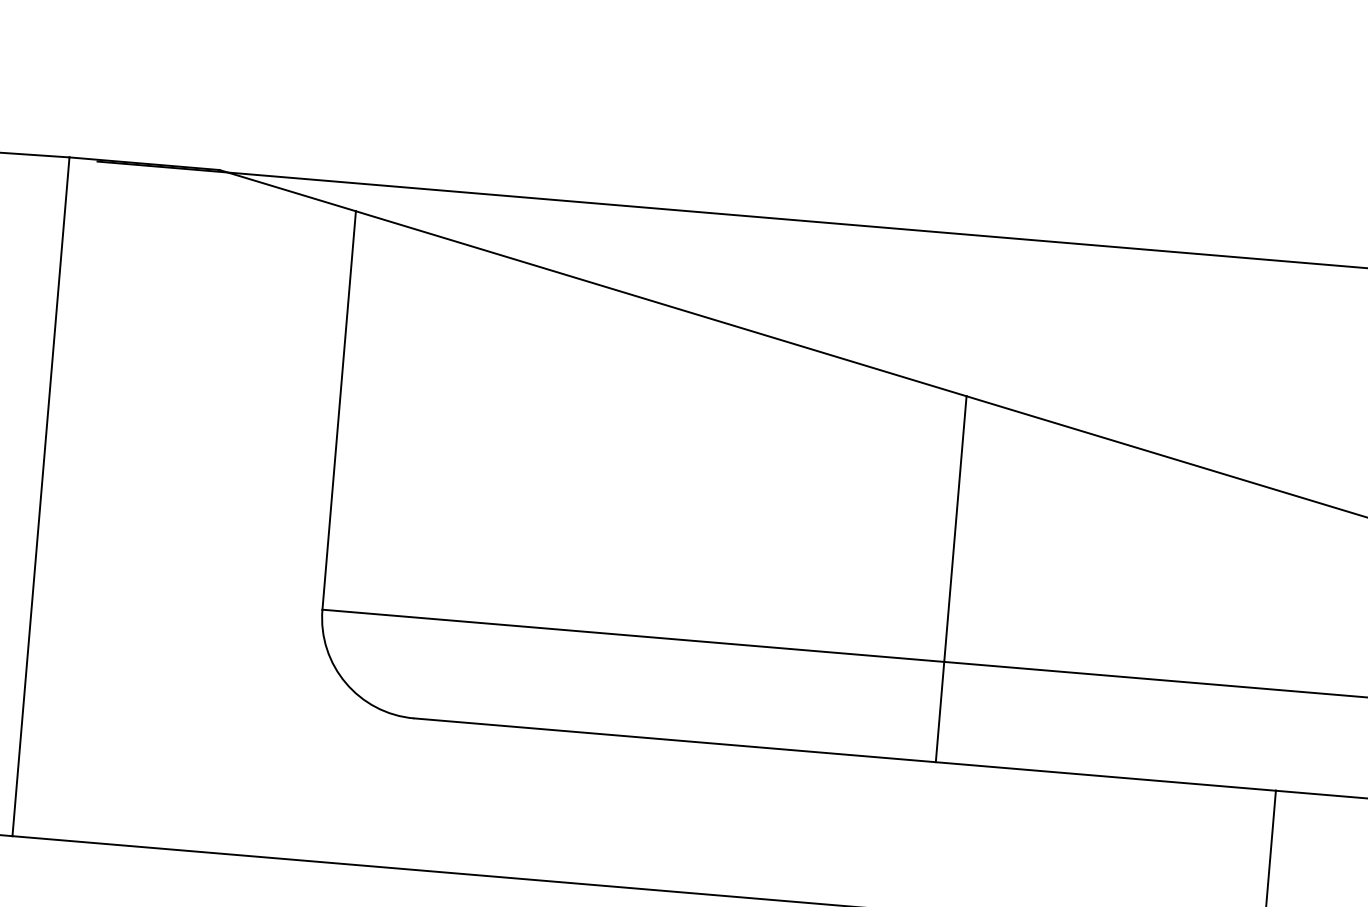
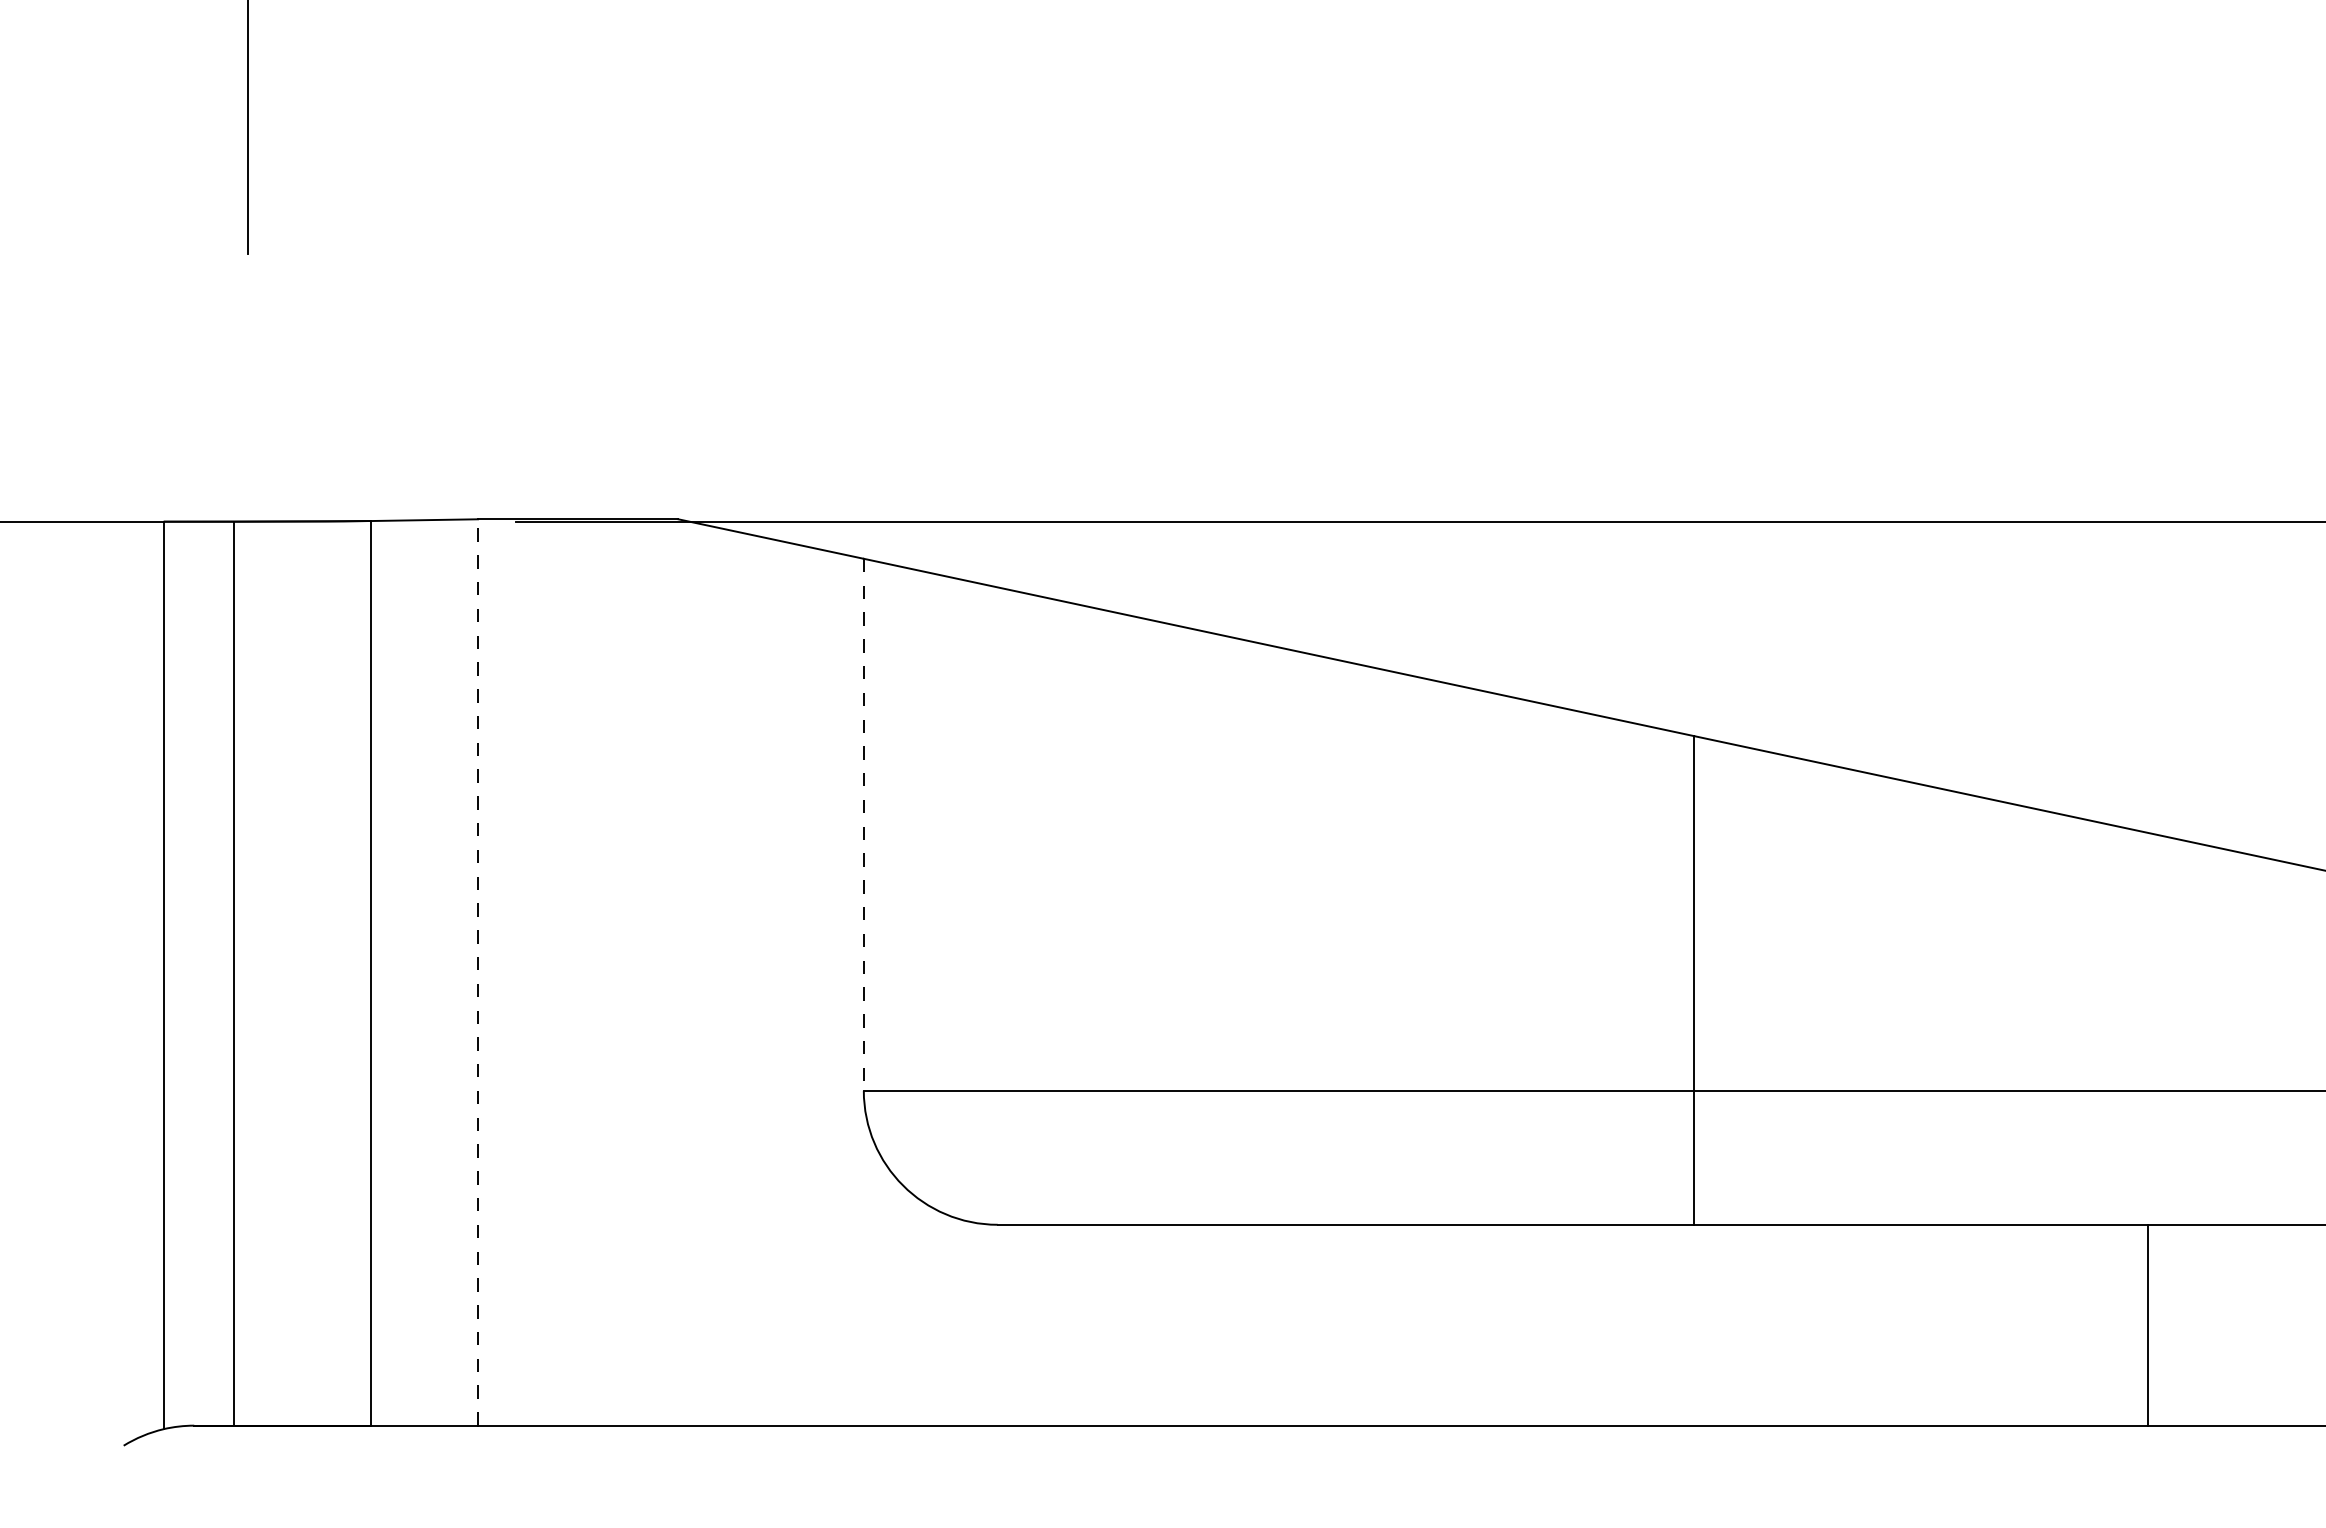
line: (338, 410) -> (863, 825), solid -> dashed
line: (41, 496) -> (478, 971), solid -> dashed

